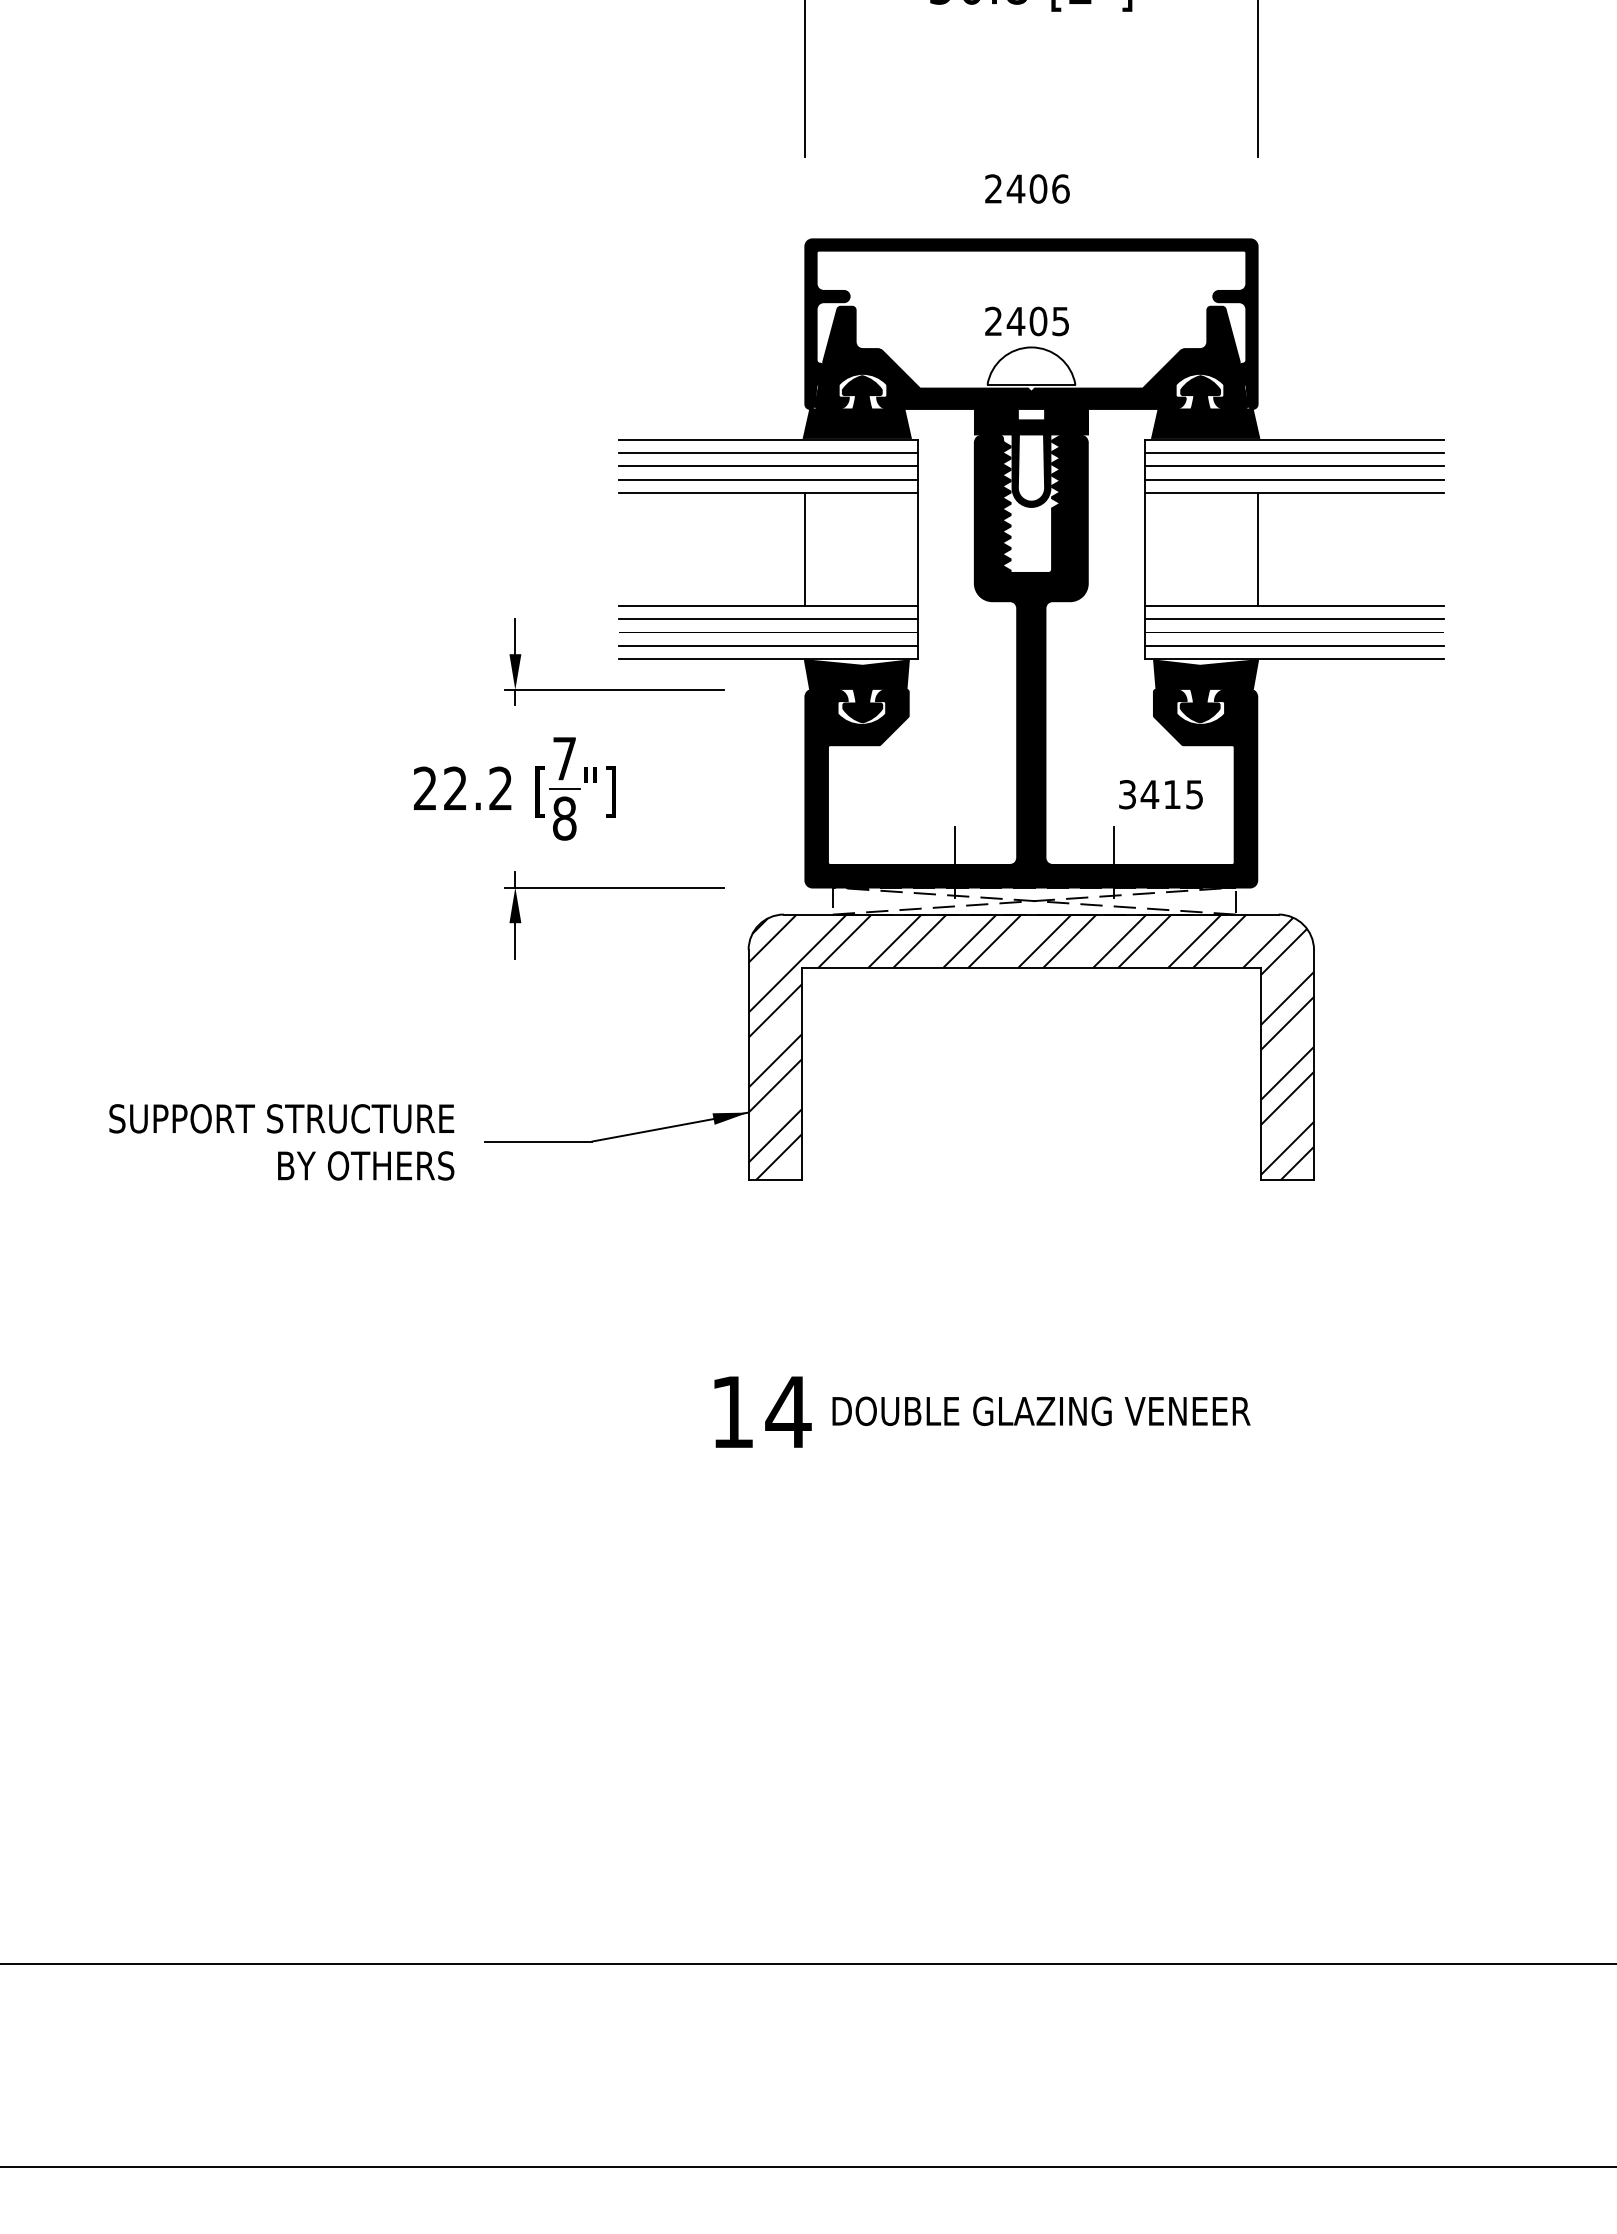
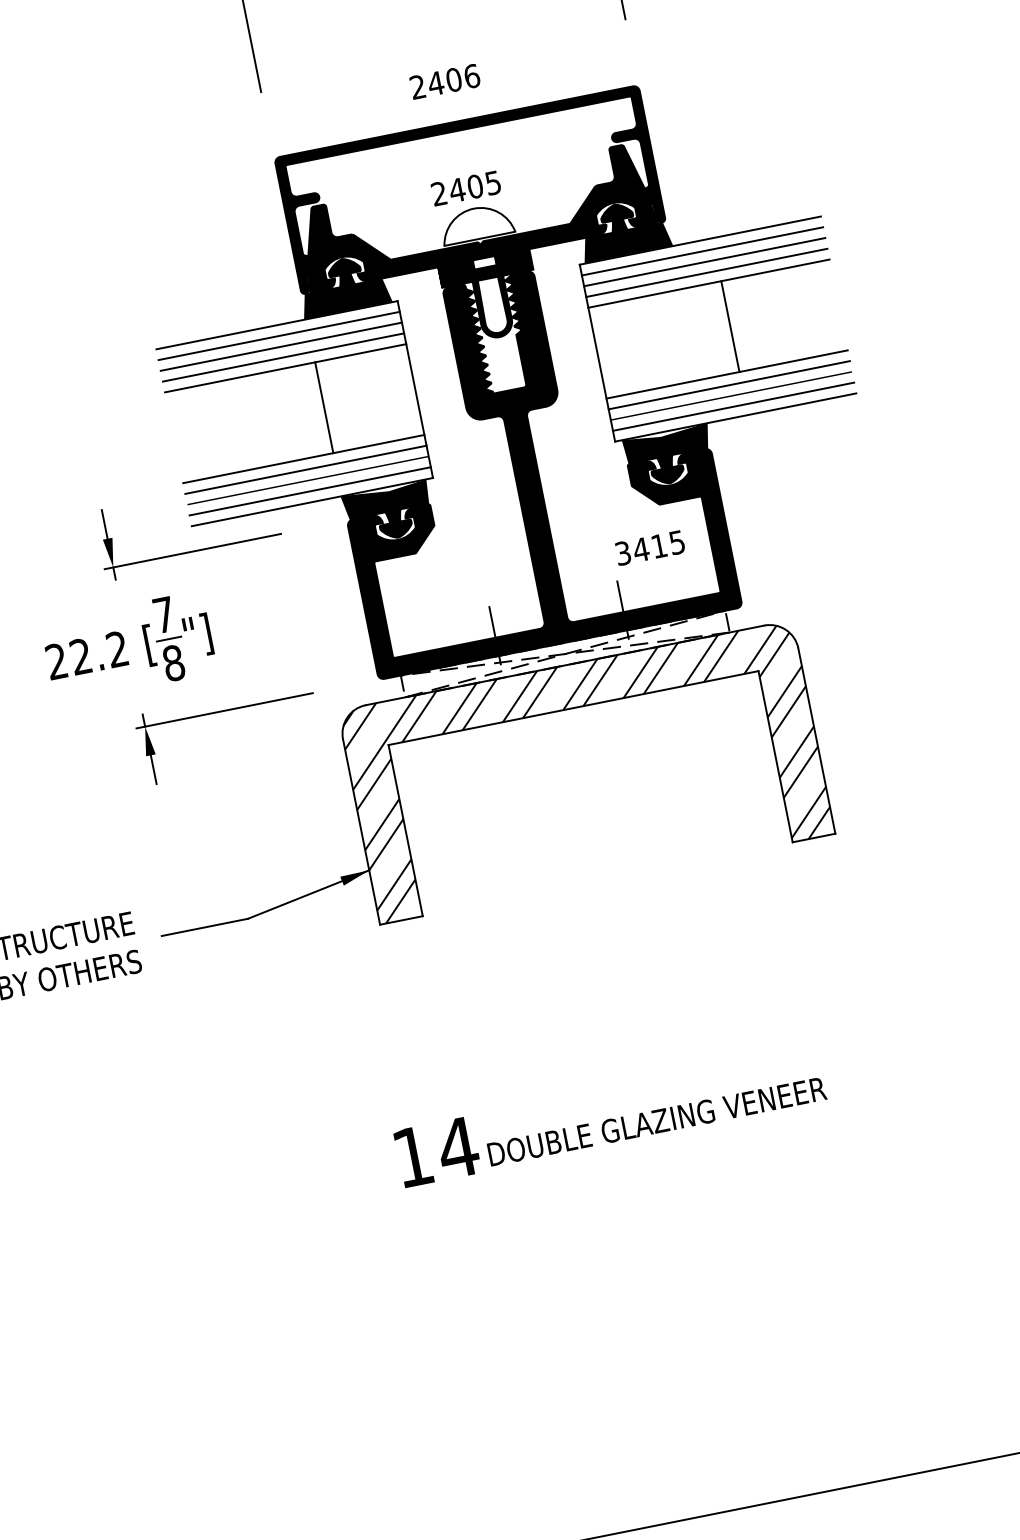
line: (1257, 549) -> (730, 326), moved
text: (1041, 1410) -> (657, 1120), moved
text: (762, 1411) -> (437, 1151), moved

